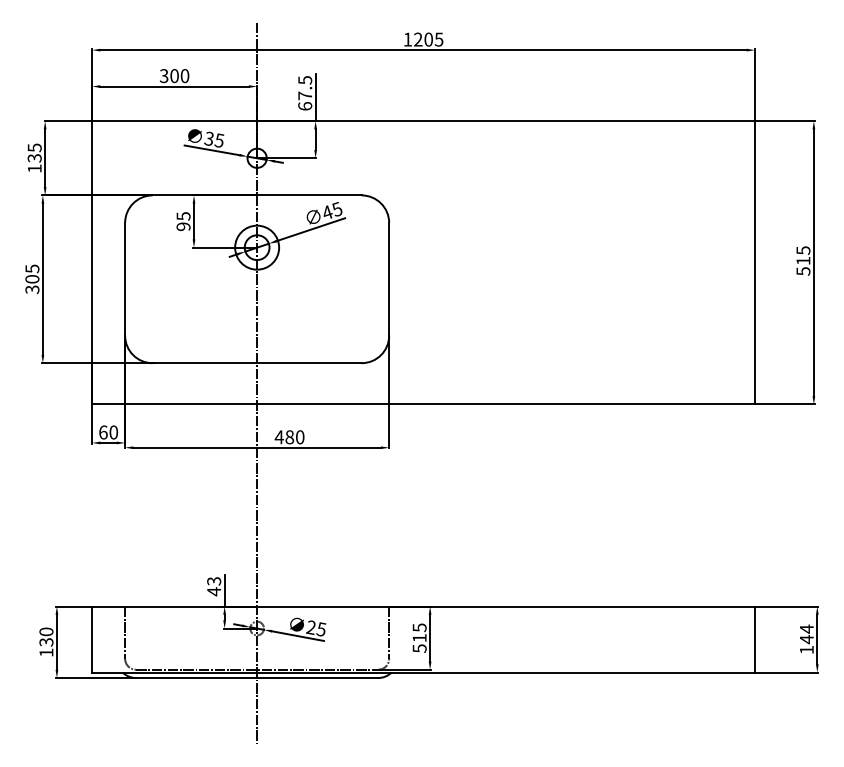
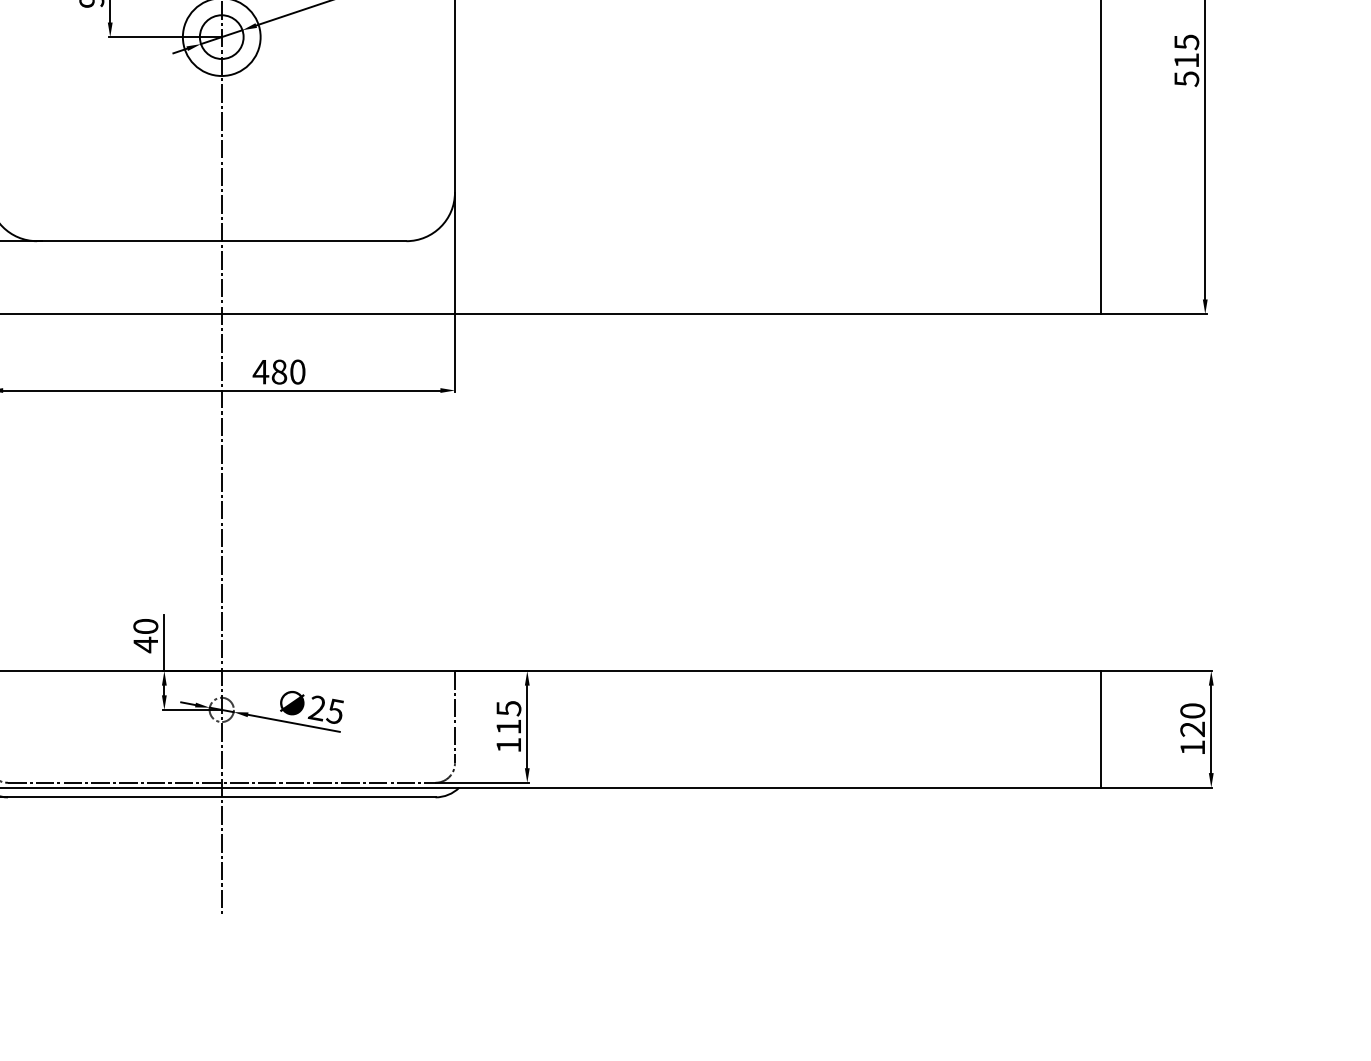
text: (214, 581) -> (146, 626), 43 -> 40
text: (806, 634) -> (1192, 720), 144 -> 120
text: (419, 648) -> (508, 745), 515 -> 115

